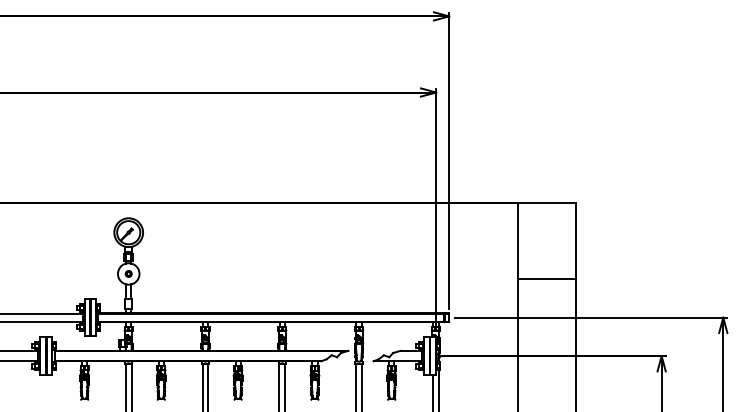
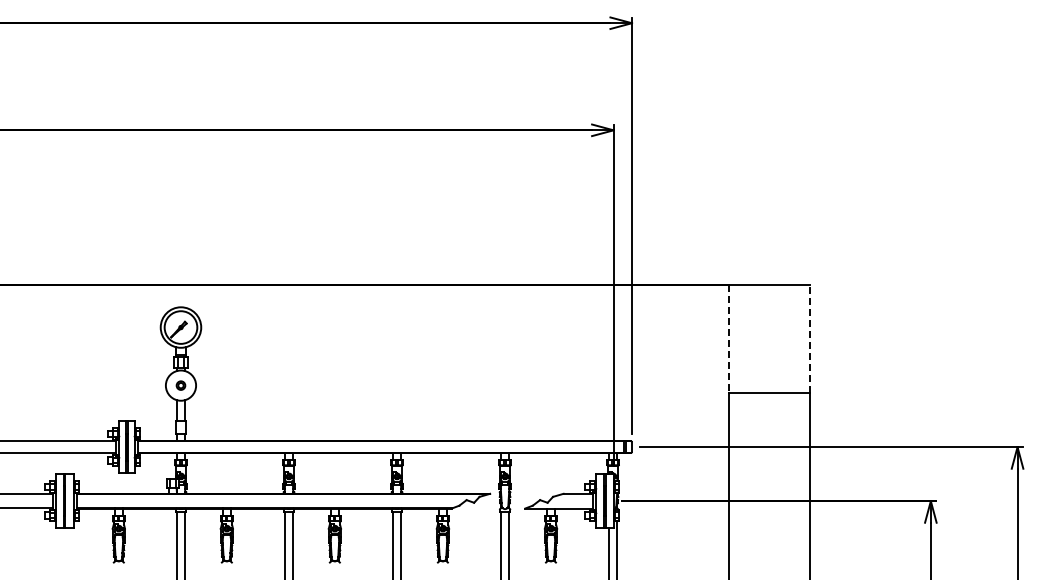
line: (576, 240) -> (810, 338), solid -> dashed
line: (518, 241) -> (729, 339), solid -> dashed

